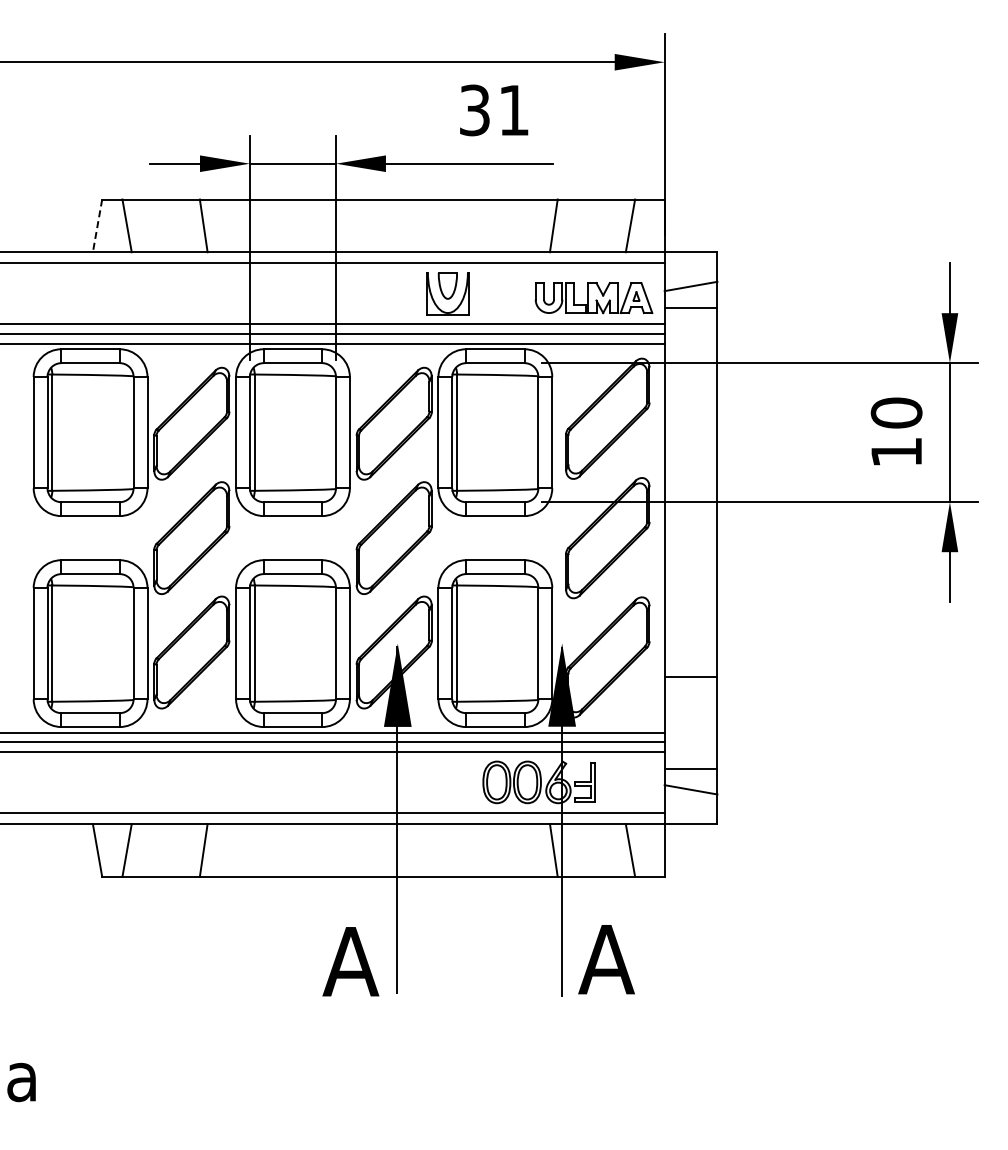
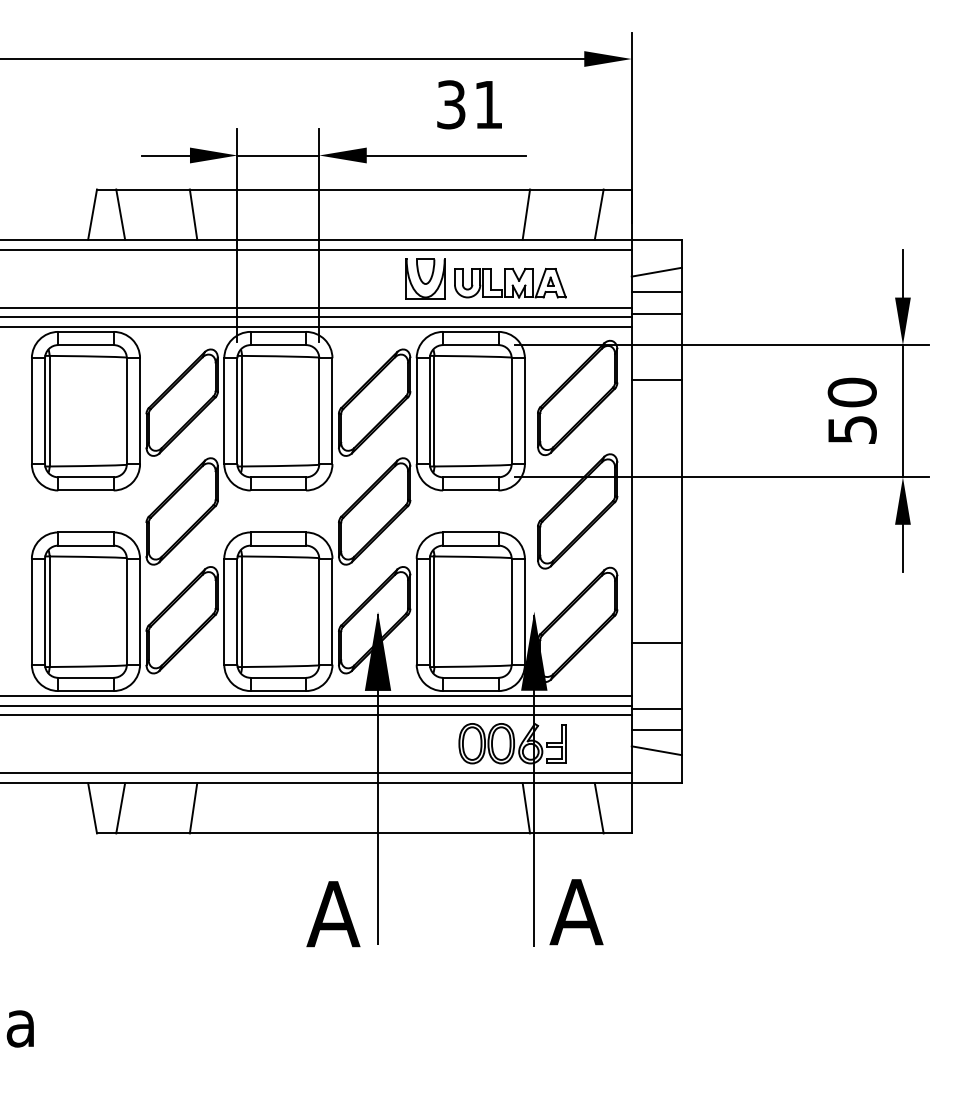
line: (97, 225) -> (92, 214), dashed -> solid
part: (593, 298) -> (509, 283), moved
line: (690, 329) -> (656, 313), added
line: (690, 399) -> (656, 379), added
text: (896, 452) -> (852, 430), 10 -> 50
line: (690, 746) -> (656, 709), added

